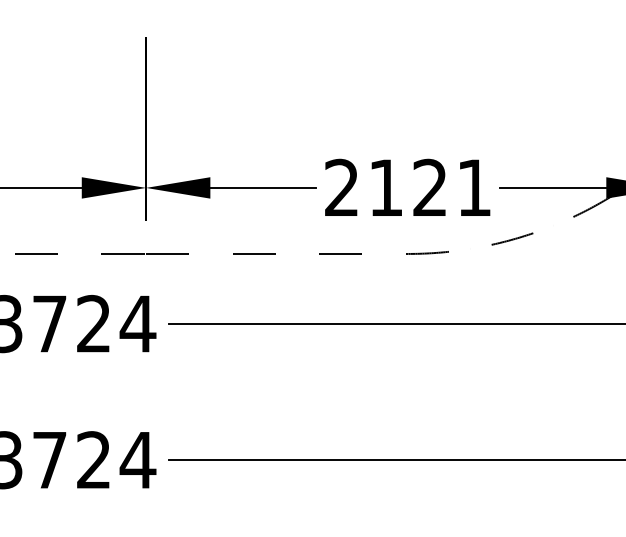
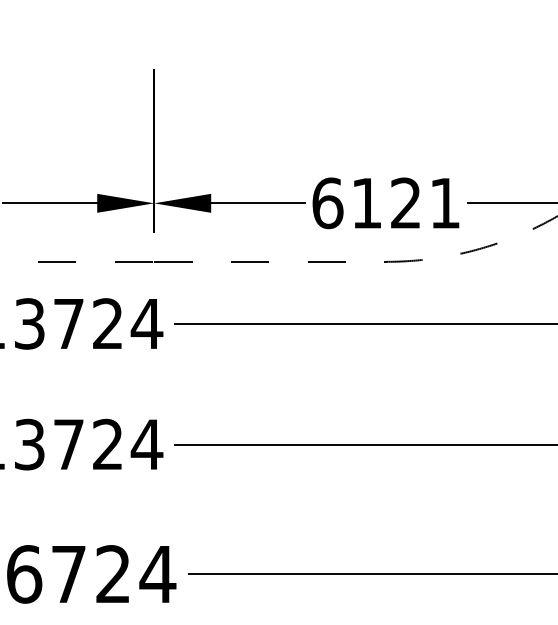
text: (341, 188) -> (327, 203), 2121 -> 6121

